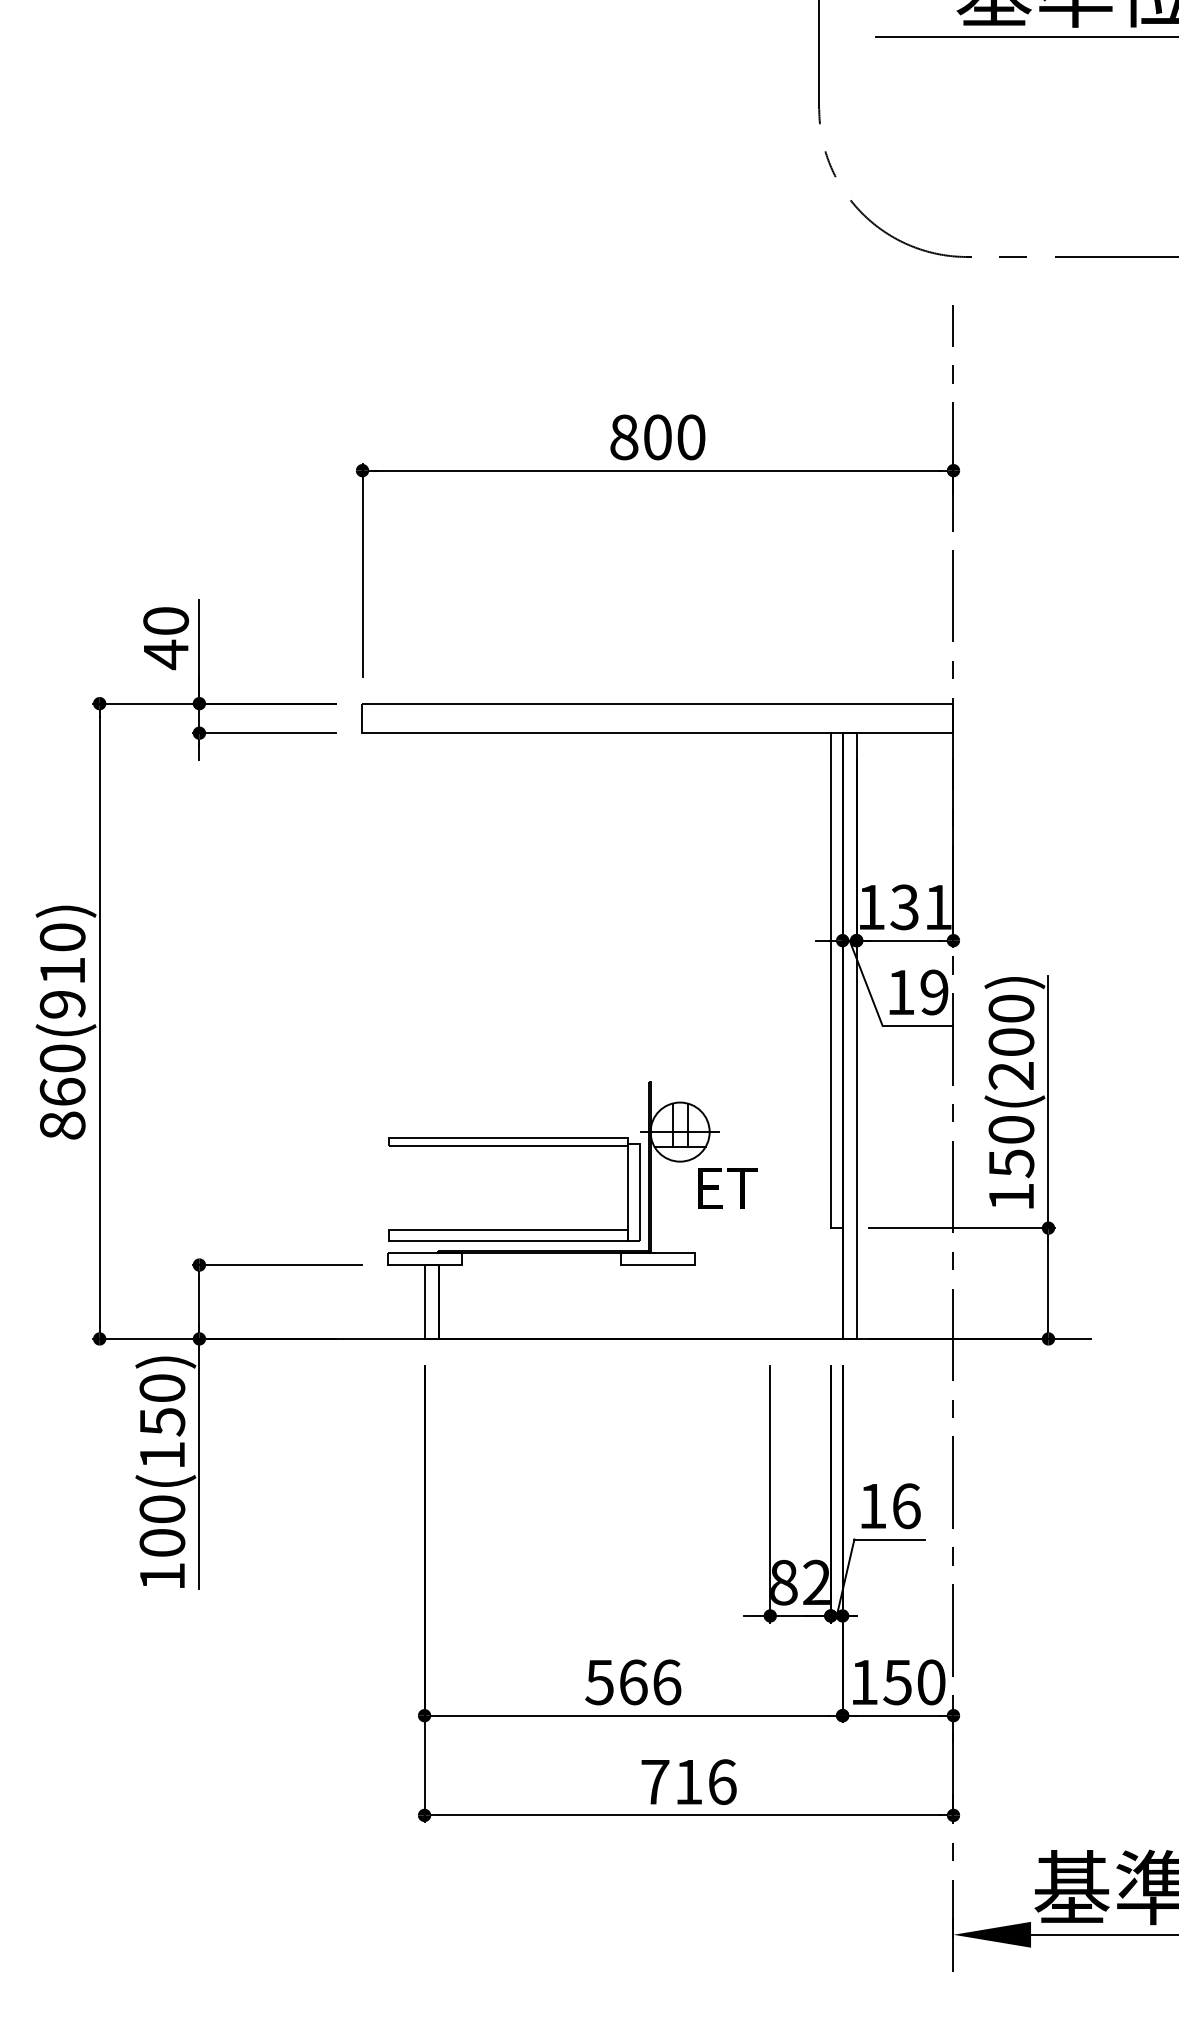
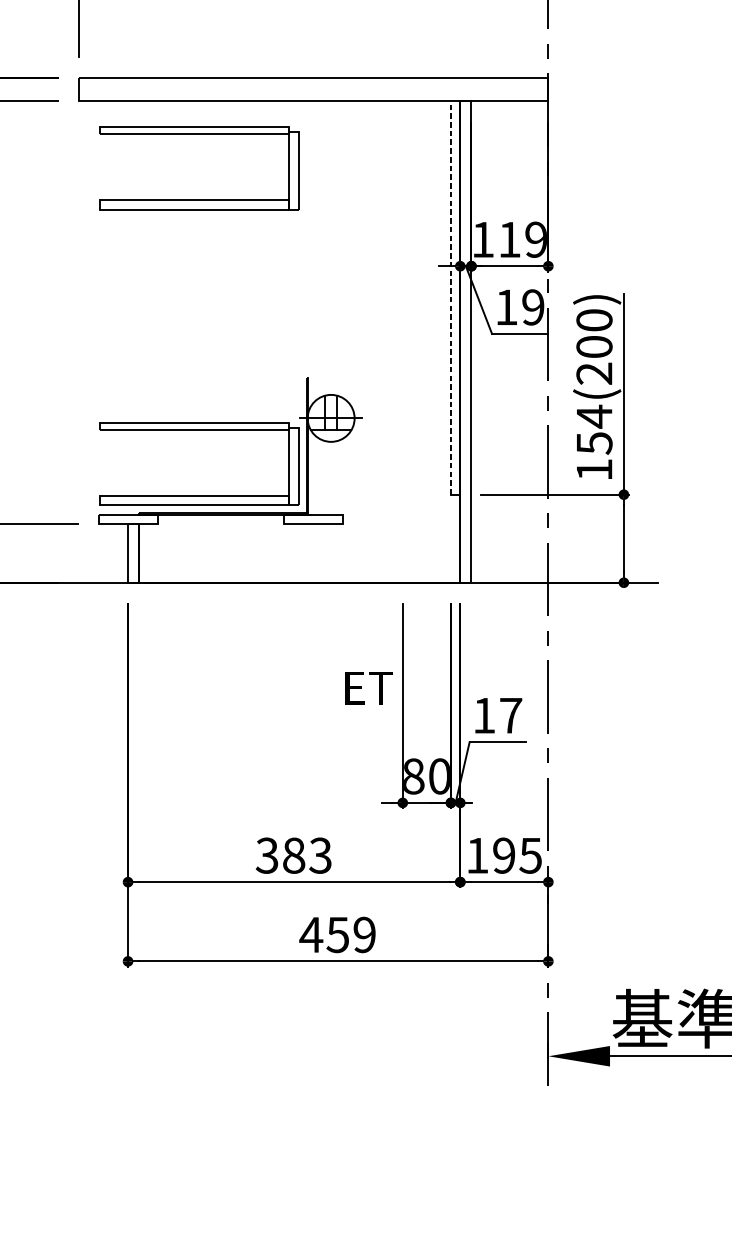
part: (514, 857) -> (199, 200), added
text: (920, 907) -> (522, 239), 131 -> 119
line: (830, 980) -> (450, 297), solid -> dashed
text: (1011, 1129) -> (594, 416), 150(200) -> 154(200)
text: (727, 1188) -> (368, 688), moved
text: (906, 1506) -> (511, 715), 16 -> 17
text: (816, 1582) -> (439, 776), 82 -> 80
text: (633, 1682) -> (294, 855), 566 -> 383
text: (914, 1682) -> (517, 855), 150 -> 195
text: (687, 1782) -> (337, 935), 716 -> 459

